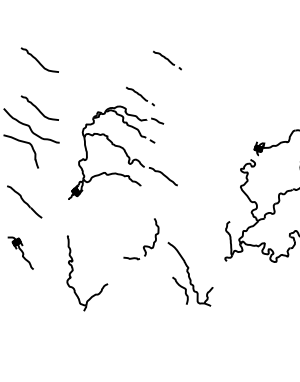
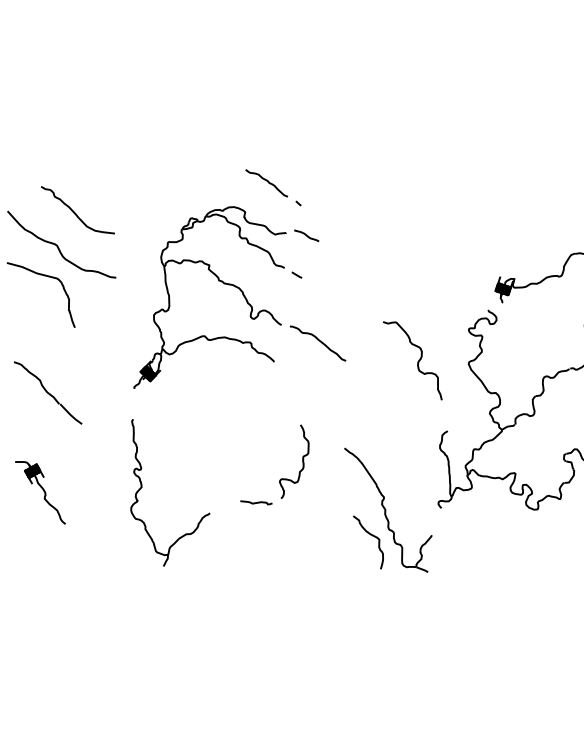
curve: (38, 60) -> (75, 117), removed
part: (167, 60) -> (326, 117), removed
curve: (214, 184) -> (417, 358), added
part: (73, 271) -> (143, 489), moved
part: (190, 274) -> (388, 510), moved

